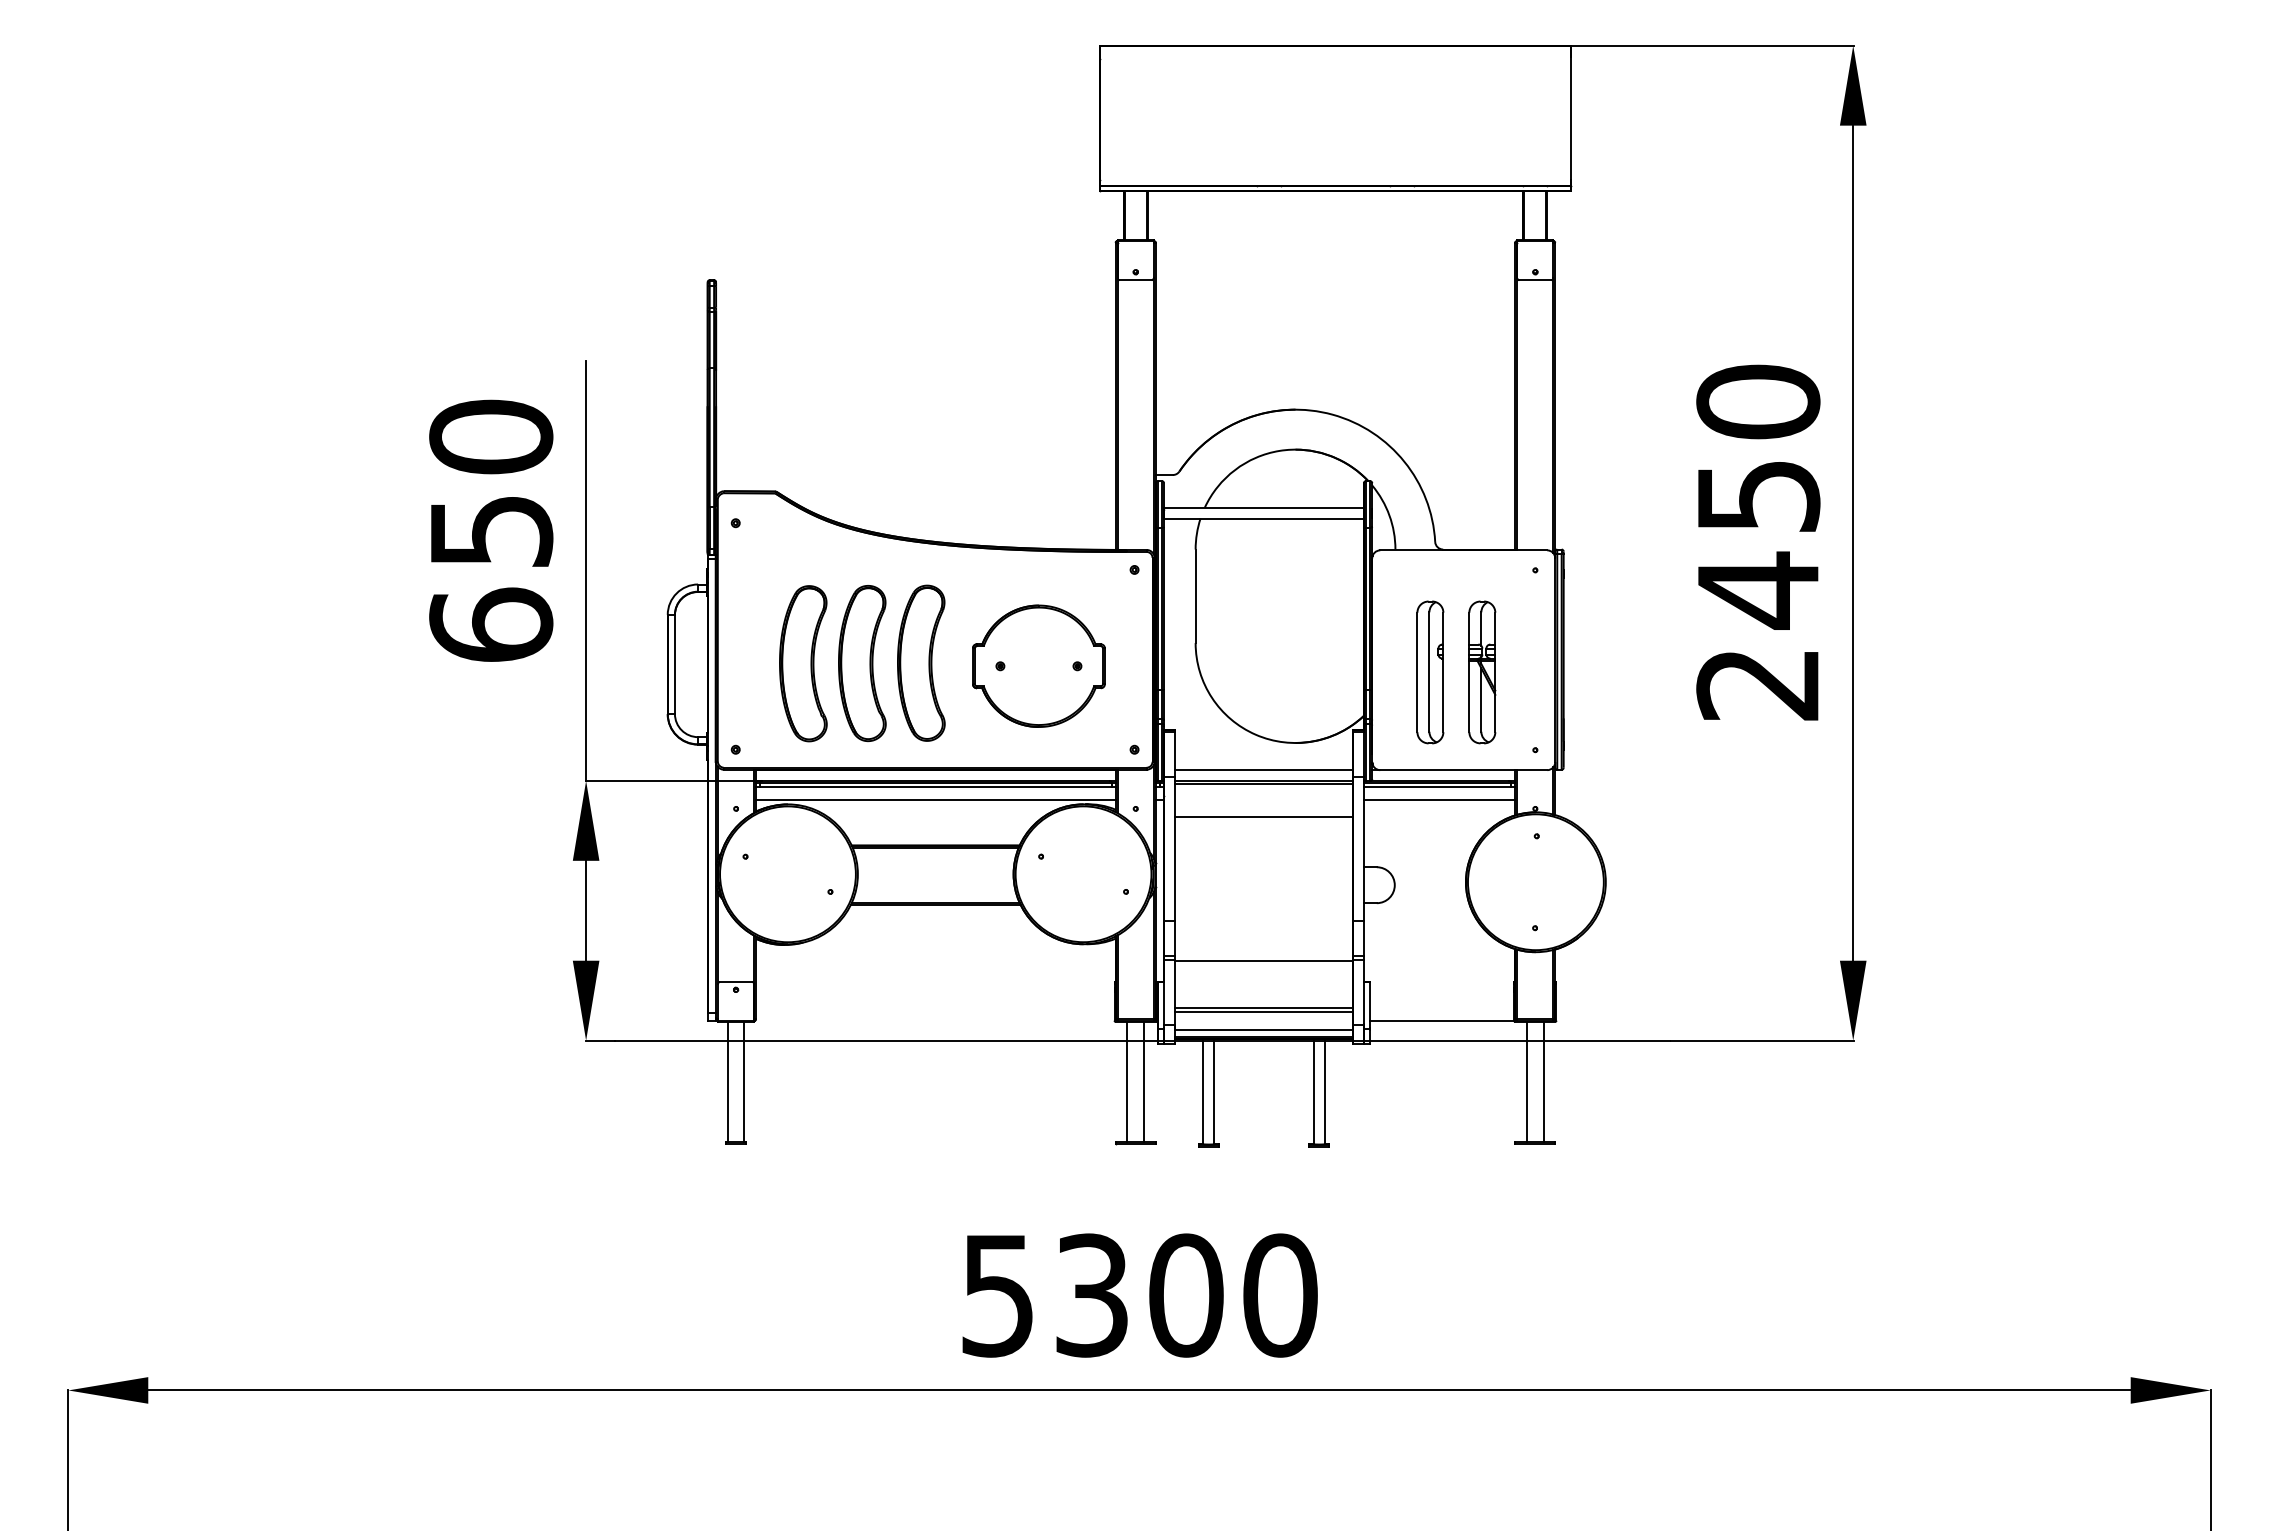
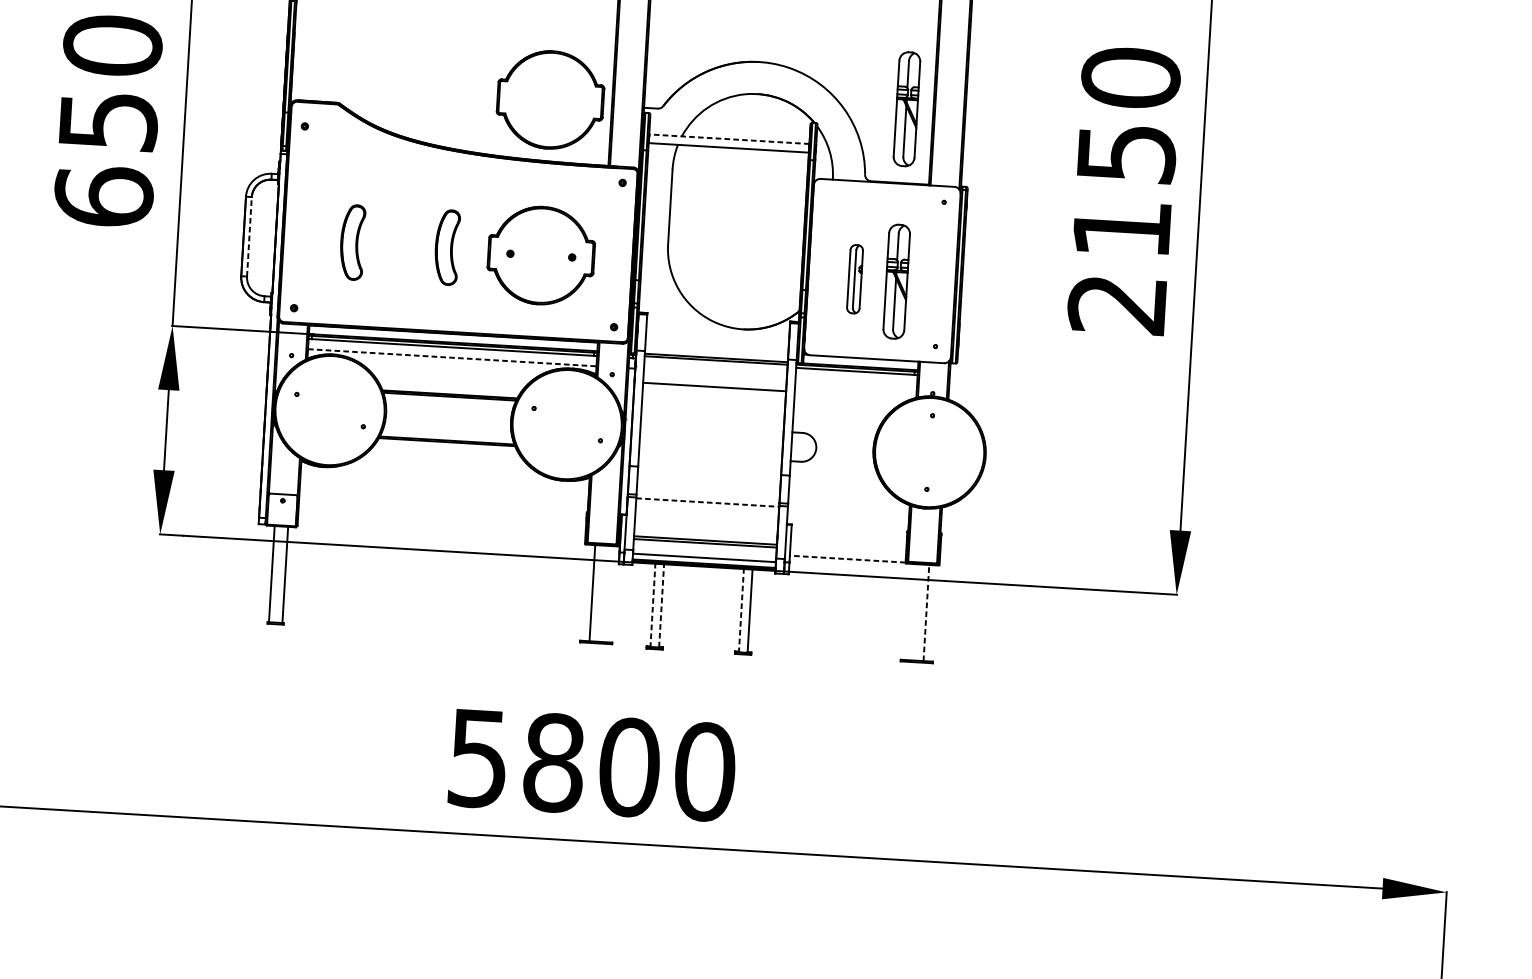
part: (1482, 457) -> (907, 109), added
part: (1038, 471) -> (550, 99), added
line: (1263, 507) -> (729, 138), solid -> dashed
text: (1758, 590) -> (1122, 229), 2450 -> 2150
part: (921, 662) -> (447, 247), size x0.6
part: (803, 663) -> (352, 242), size x0.6
part: (862, 663) -> (399, 245), removed
line: (674, 664) -> (249, 236), solid -> dashed
part: (1430, 672) -> (855, 279), size x0.6
line: (1263, 769) -> (716, 349), removed
line: (935, 799) -> (451, 357), solid -> dashed
line: (1439, 799) -> (856, 381), removed
line: (1264, 960) -> (708, 502), solid -> dashed
line: (1441, 1020) -> (847, 558), solid -> dashed
line: (1144, 1081) -> (606, 593), removed
line: (1526, 1081) -> (912, 611), removed
line: (1543, 1081) -> (926, 612), solid -> dashed
line: (1214, 1091) -> (661, 605), solid -> dashed
line: (1203, 1092) -> (653, 605), solid -> dashed
line: (1313, 1092) -> (741, 610), solid -> dashed
text: (1092, 1295) -> (554, 762), 5300 -> 5800

